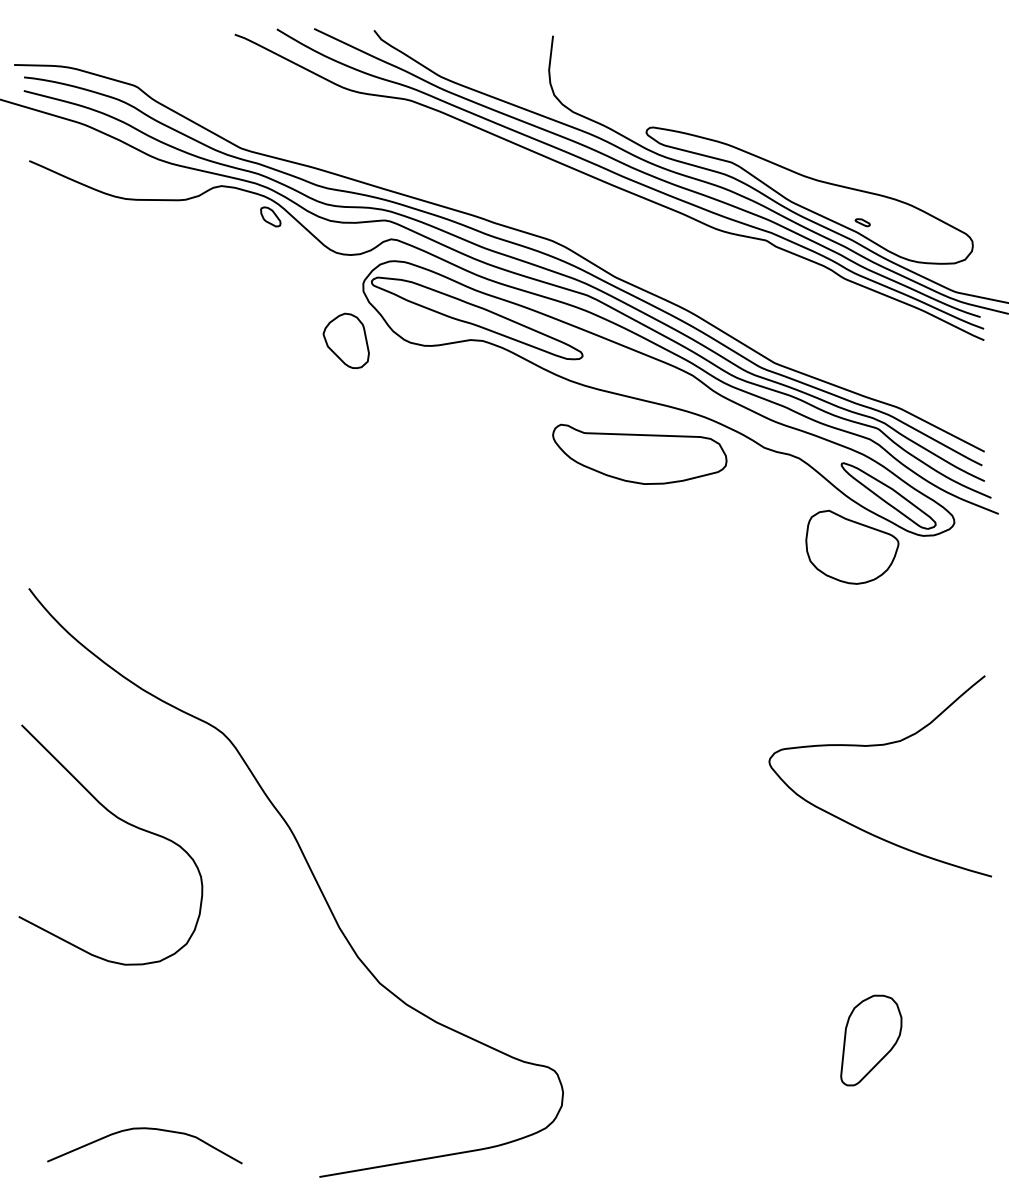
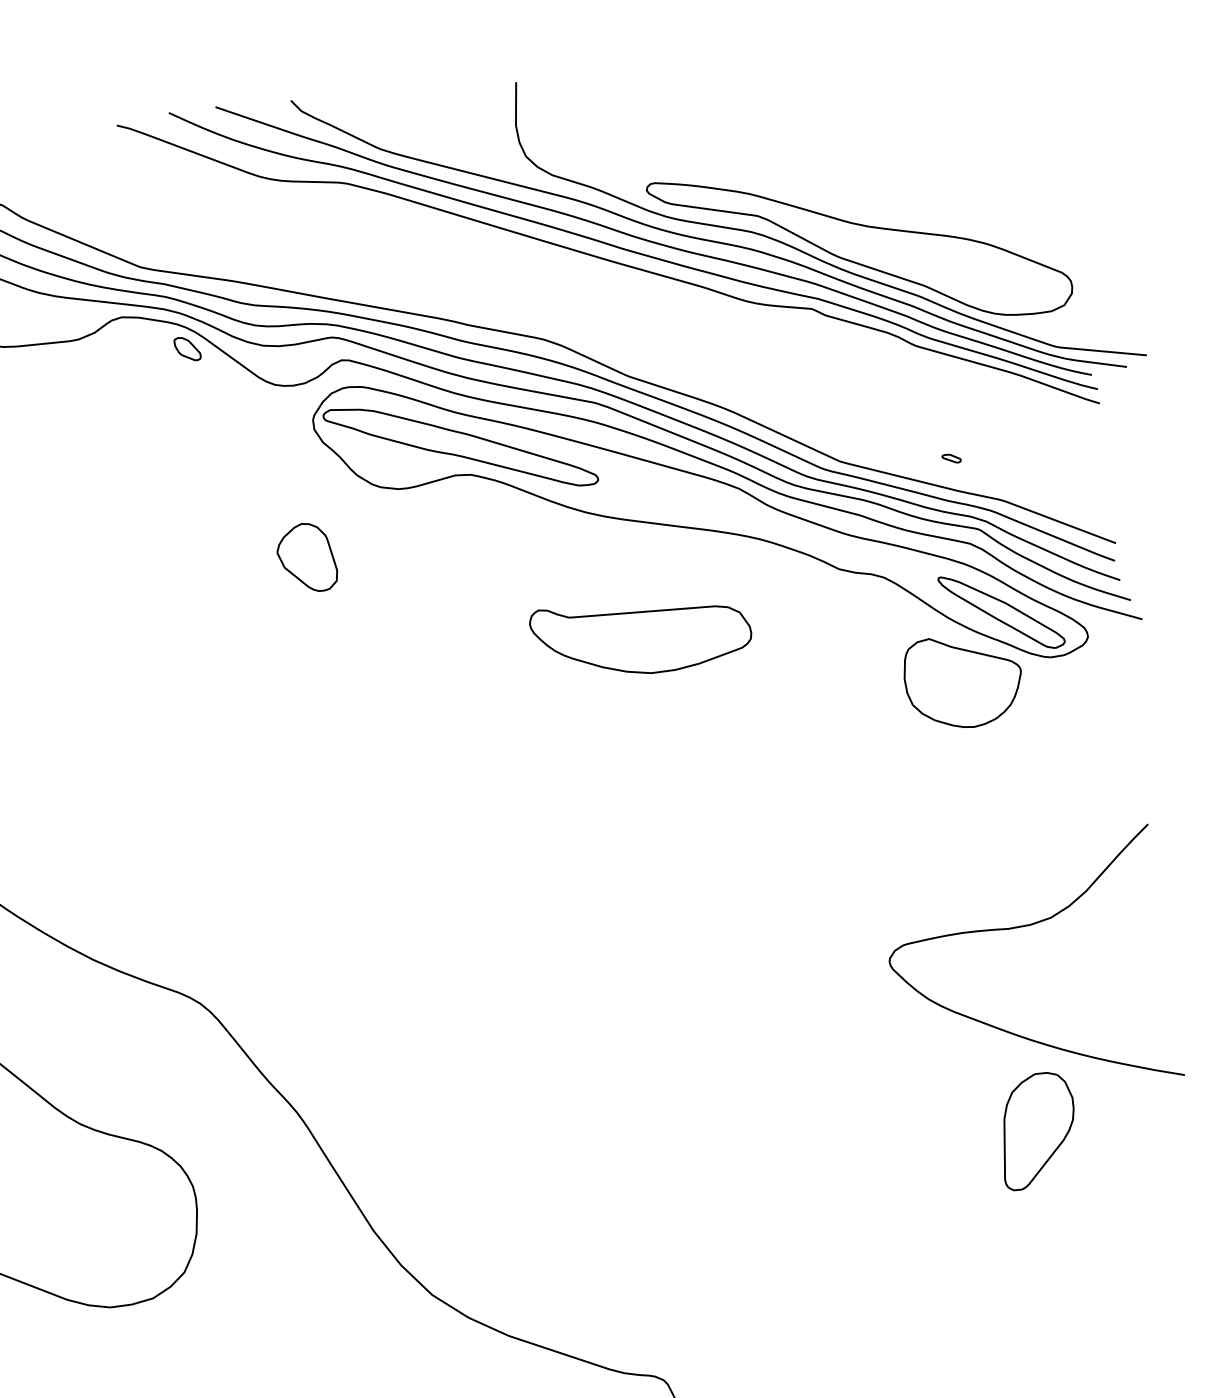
part: (862, 222) -> (951, 458), moved
part: (345, 340) -> (305, 557), moved
part: (639, 453) -> (640, 635), moved
part: (871, 1040) -> (1038, 1130), moved

